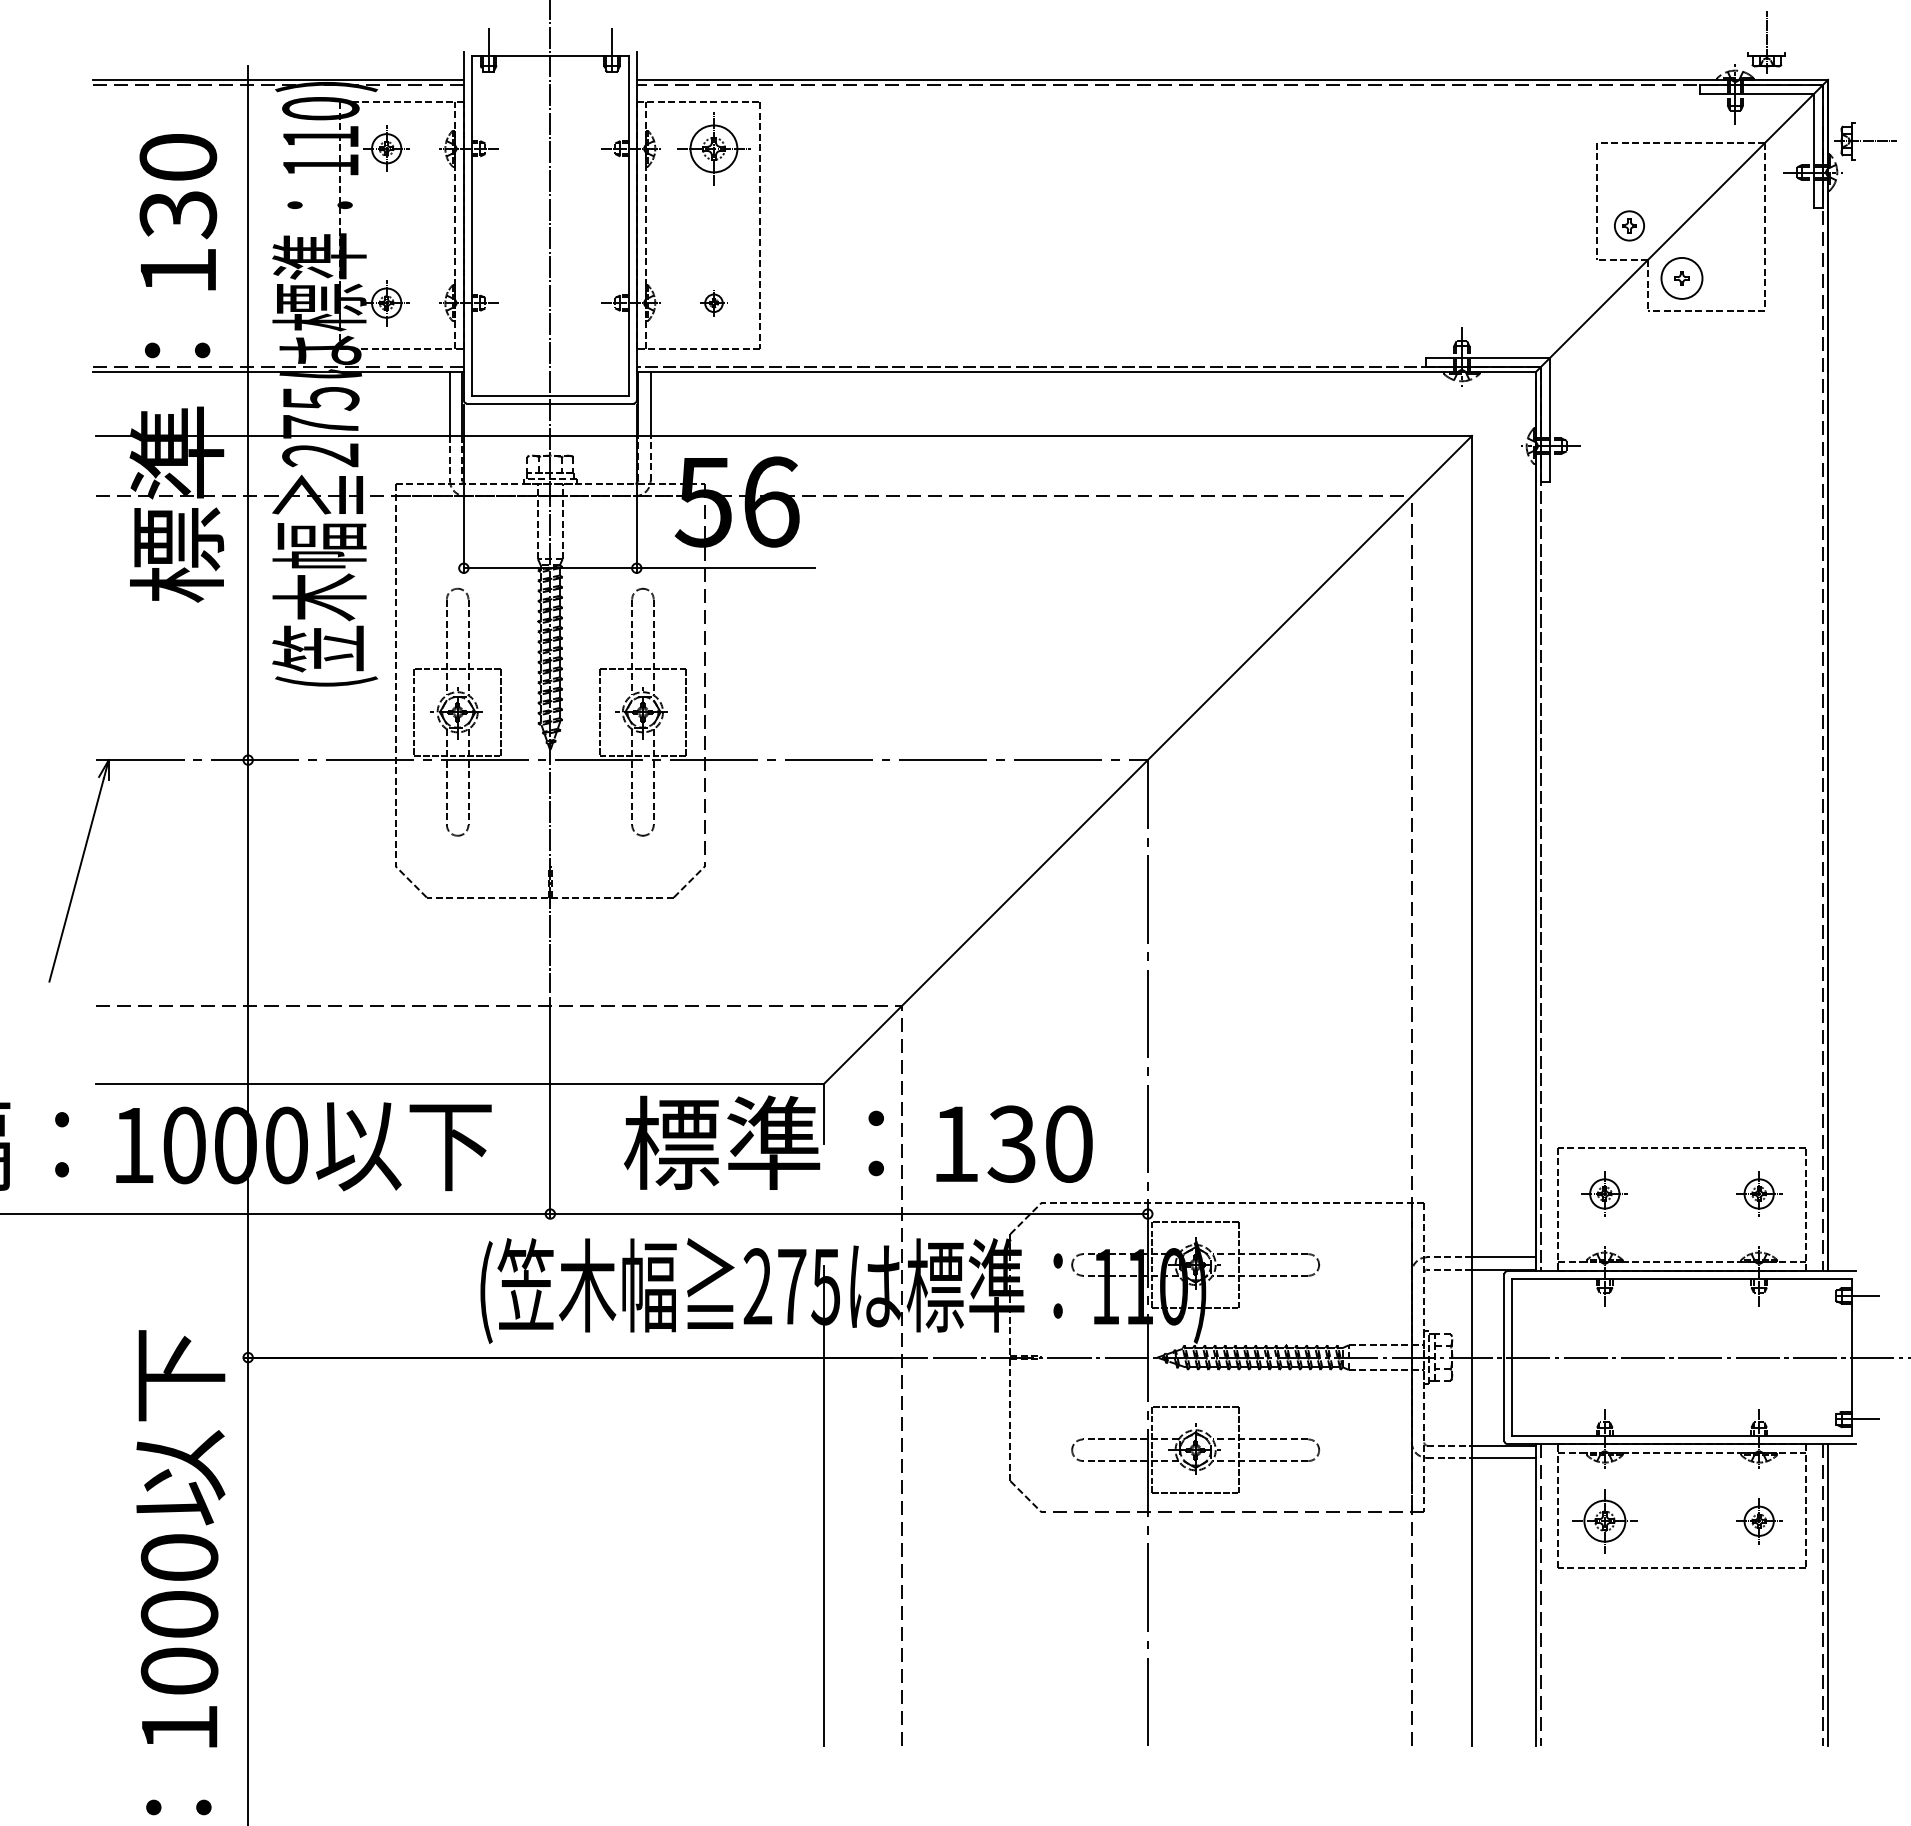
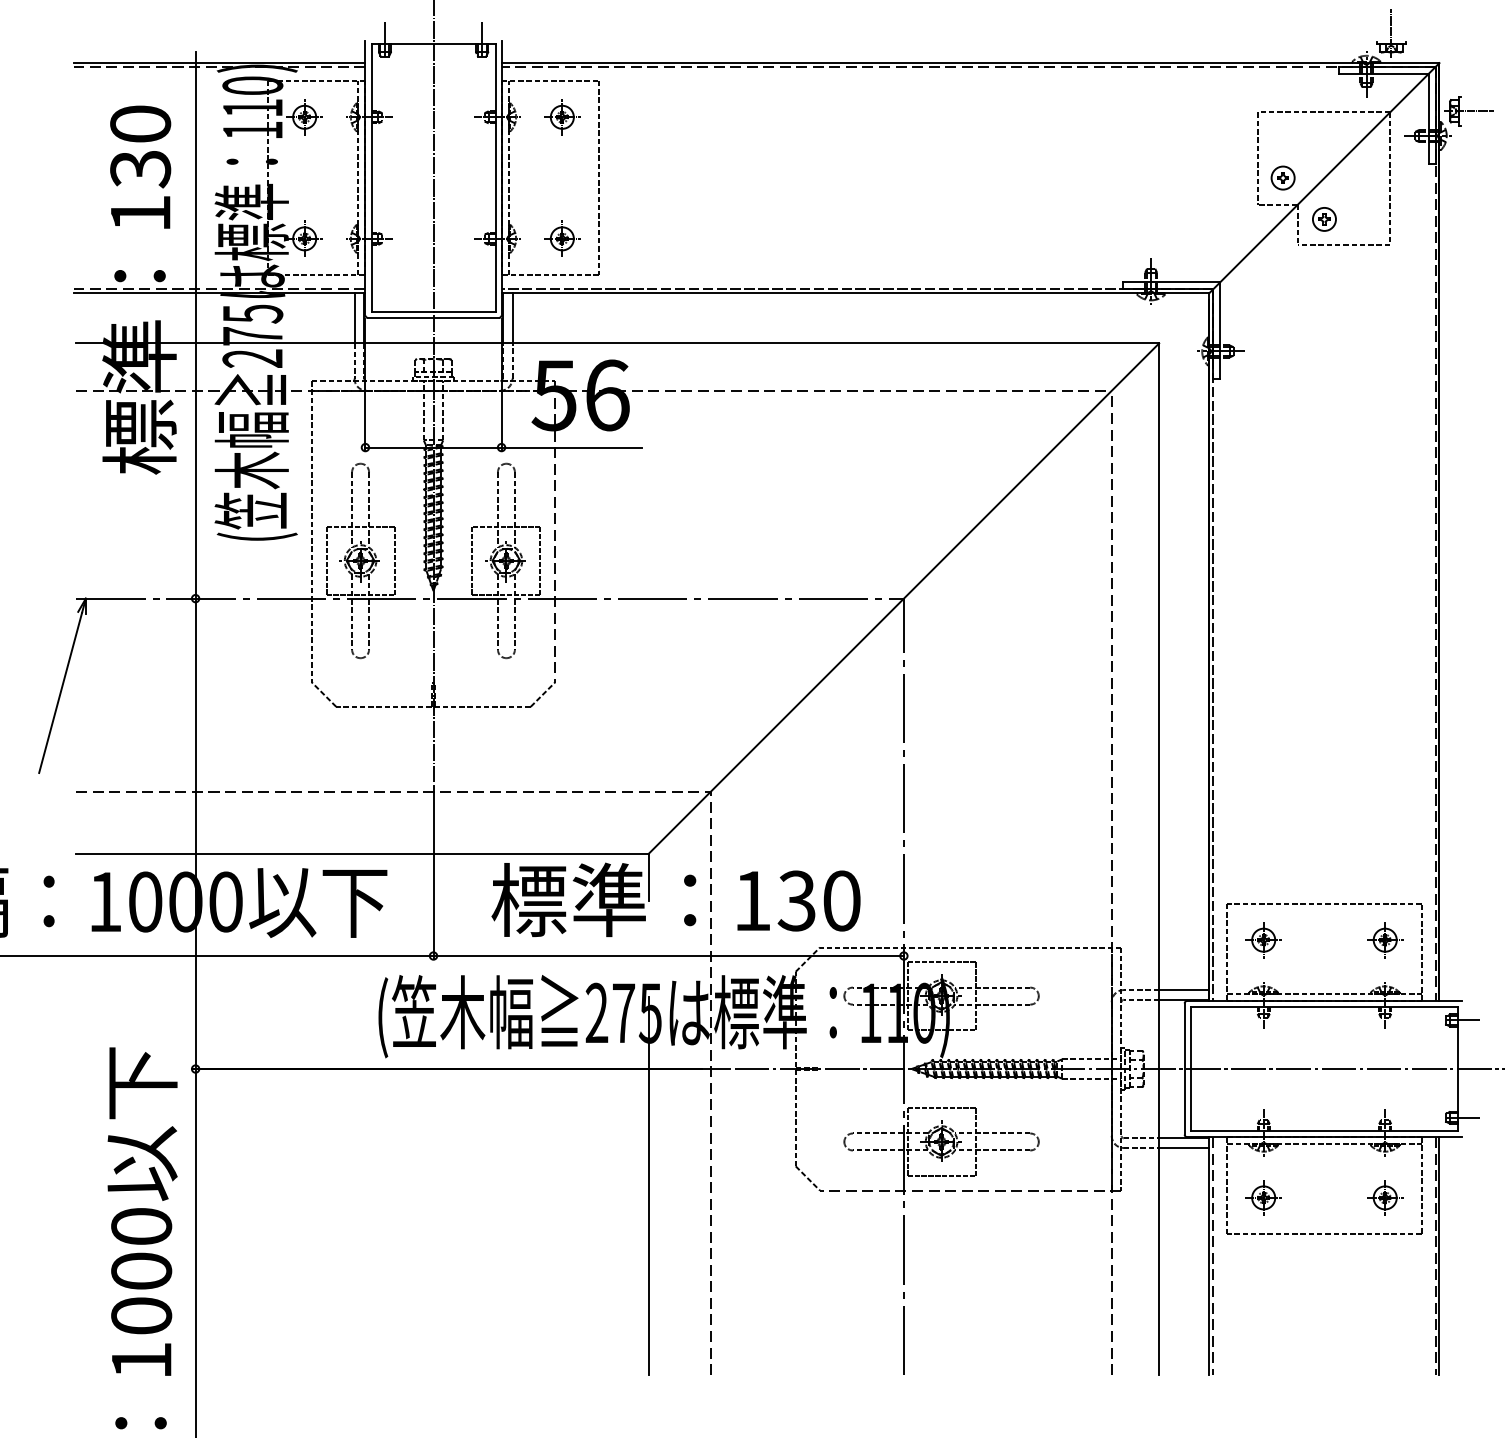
part: (713, 148) -> (561, 117), size x0.62
circle: (1681, 278) -> (1324, 219), size x0.71
part: (713, 303) -> (561, 239), size x1.67
part: (1604, 1521) -> (1263, 1198), size x0.71

